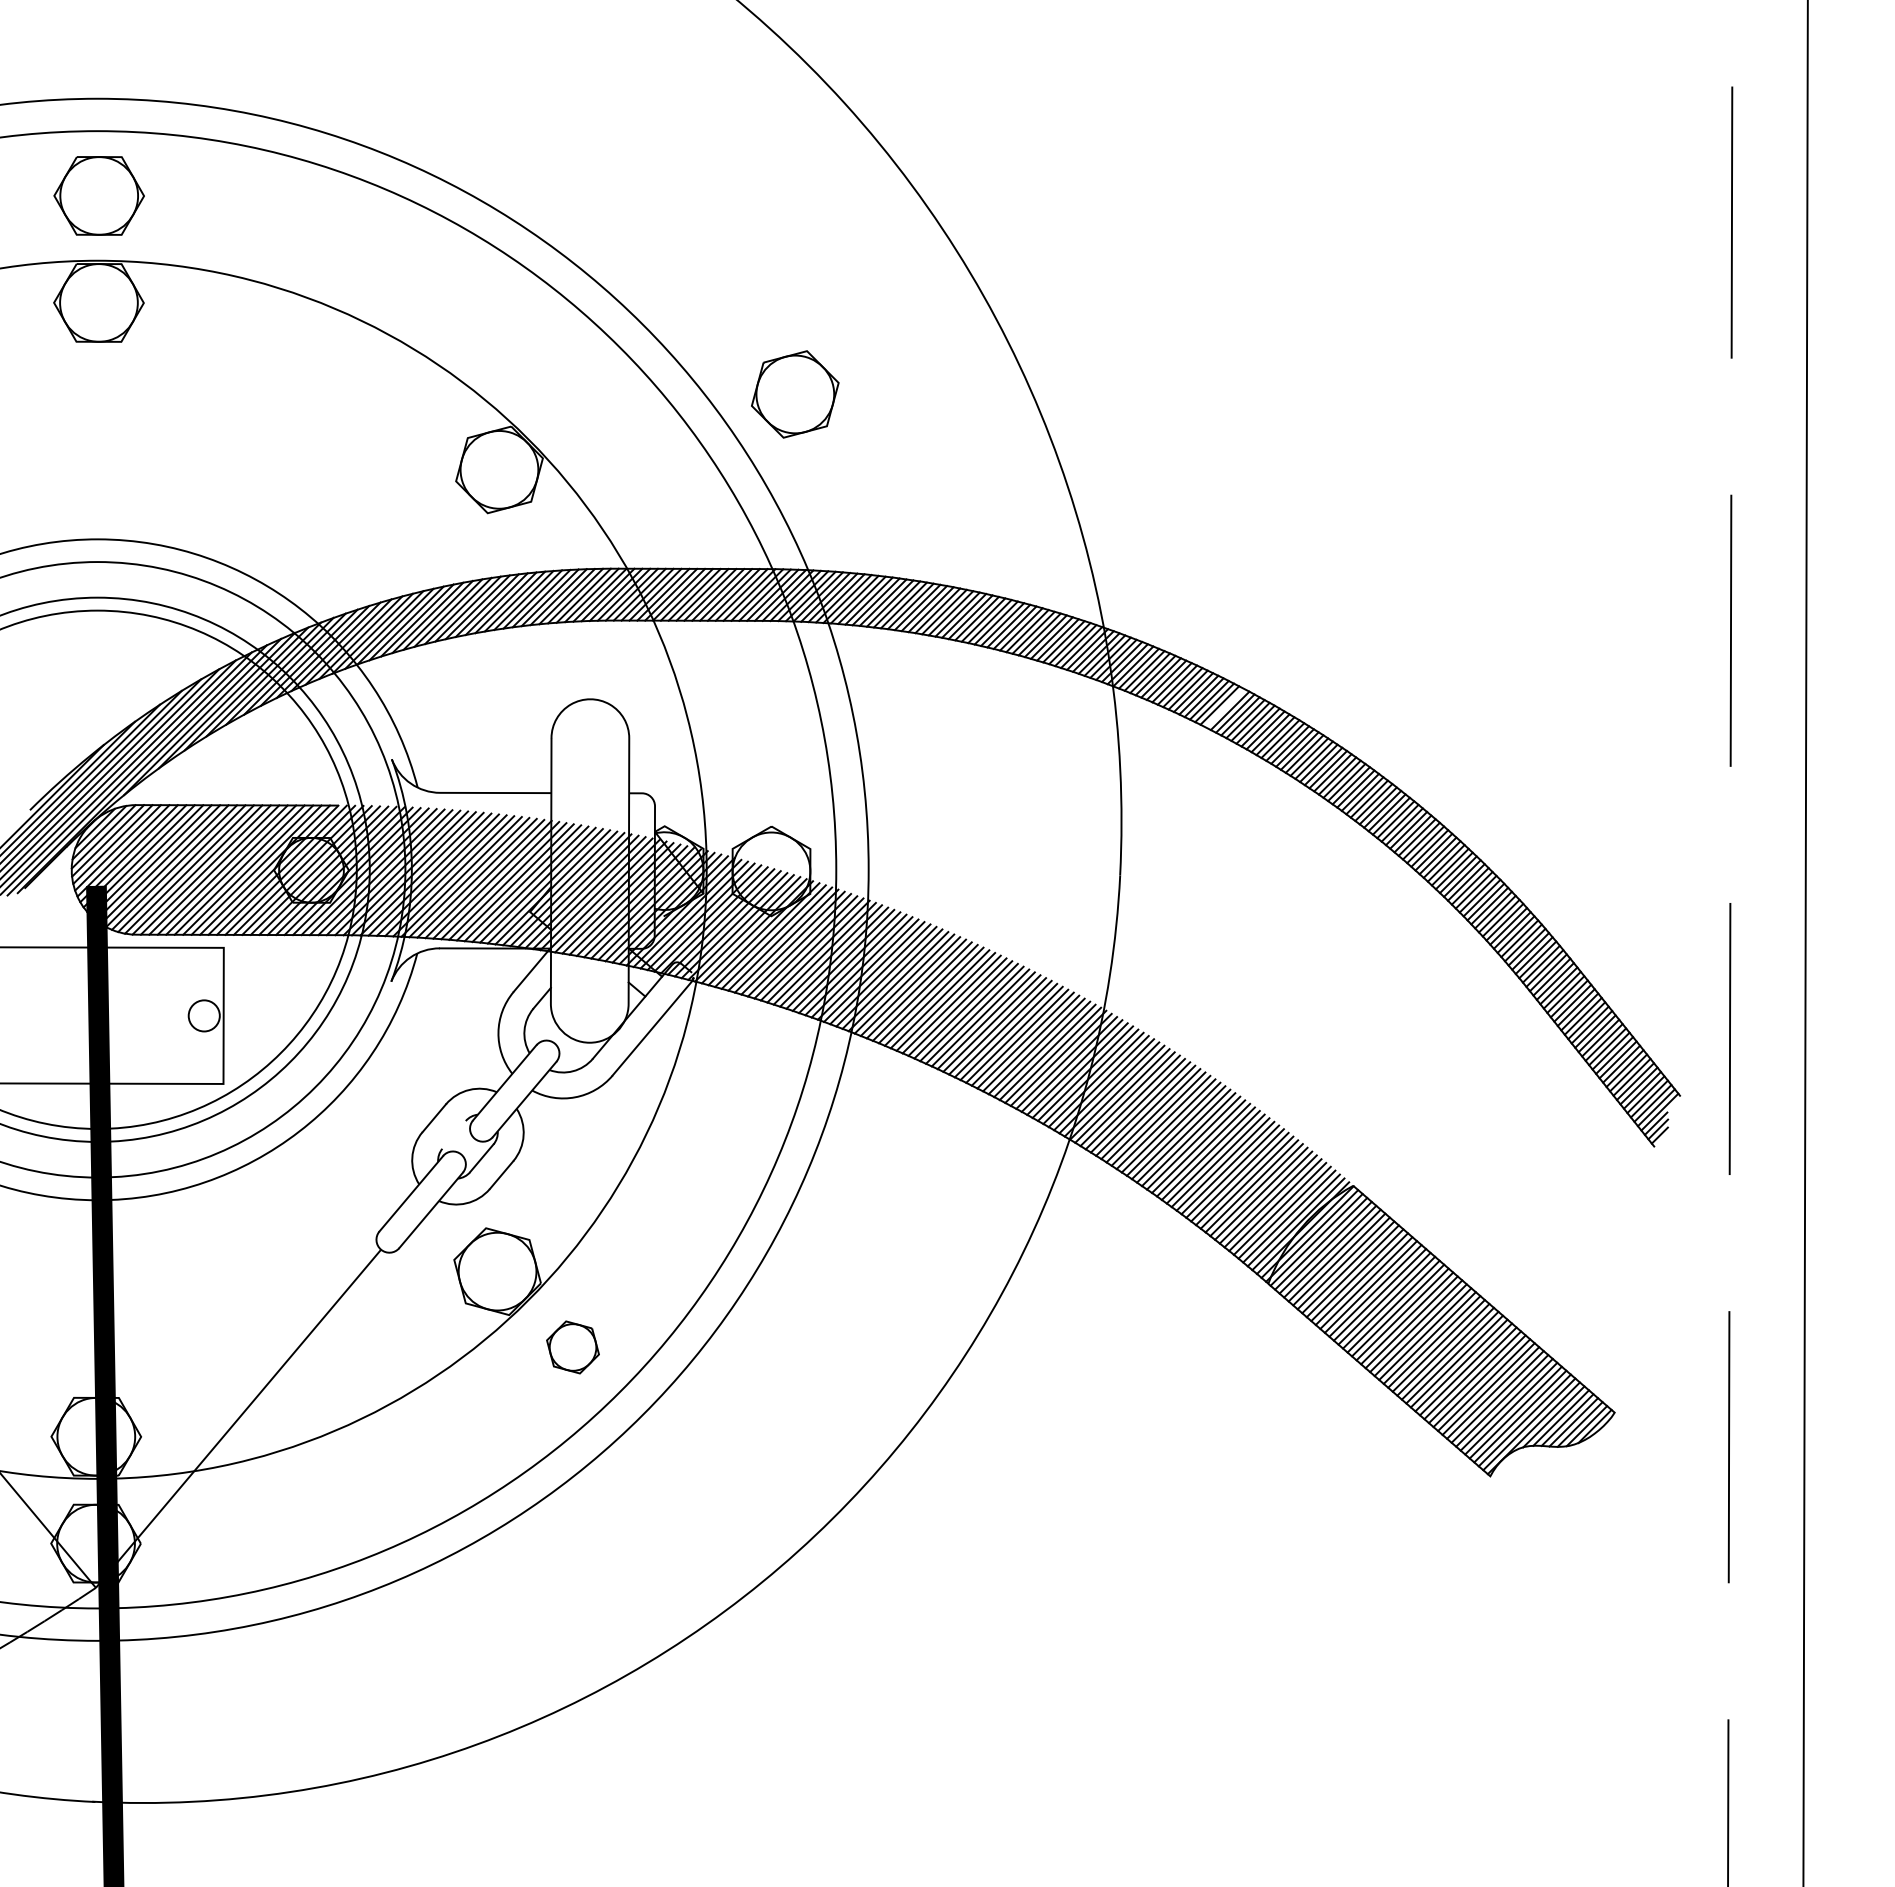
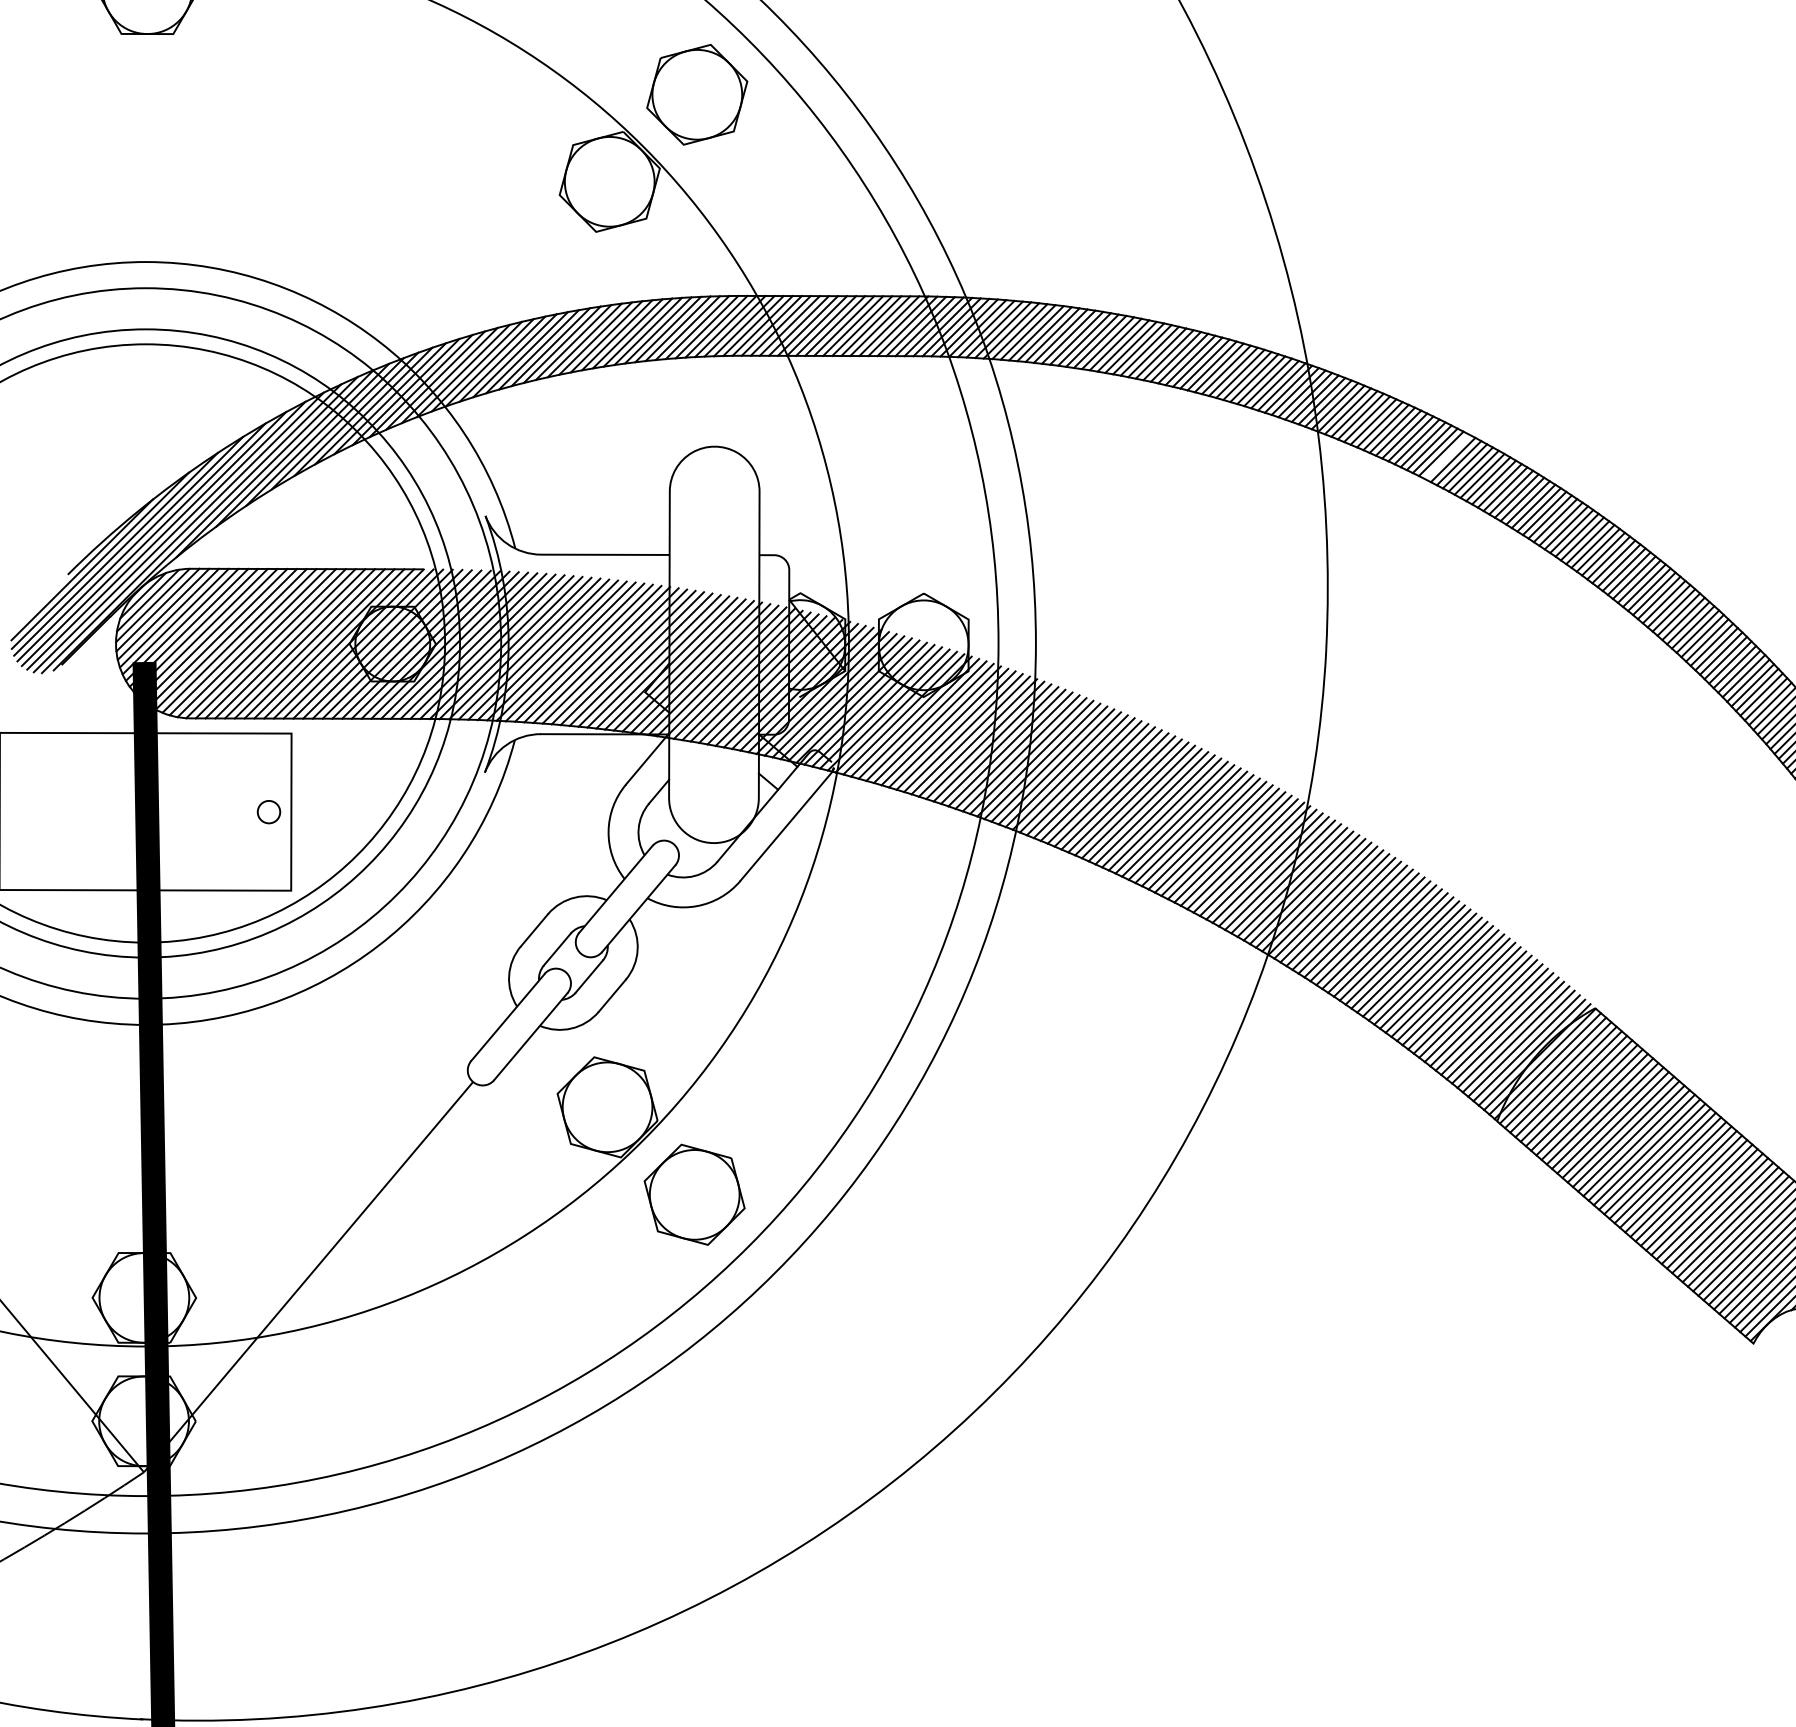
part: (795, 394) -> (697, 94), moved
circle: (204, 1015) -> (269, 811), size x0.62
line: (453, 1134) -> (556, 949), added
part: (572, 1347) -> (694, 1194), size x1.67

